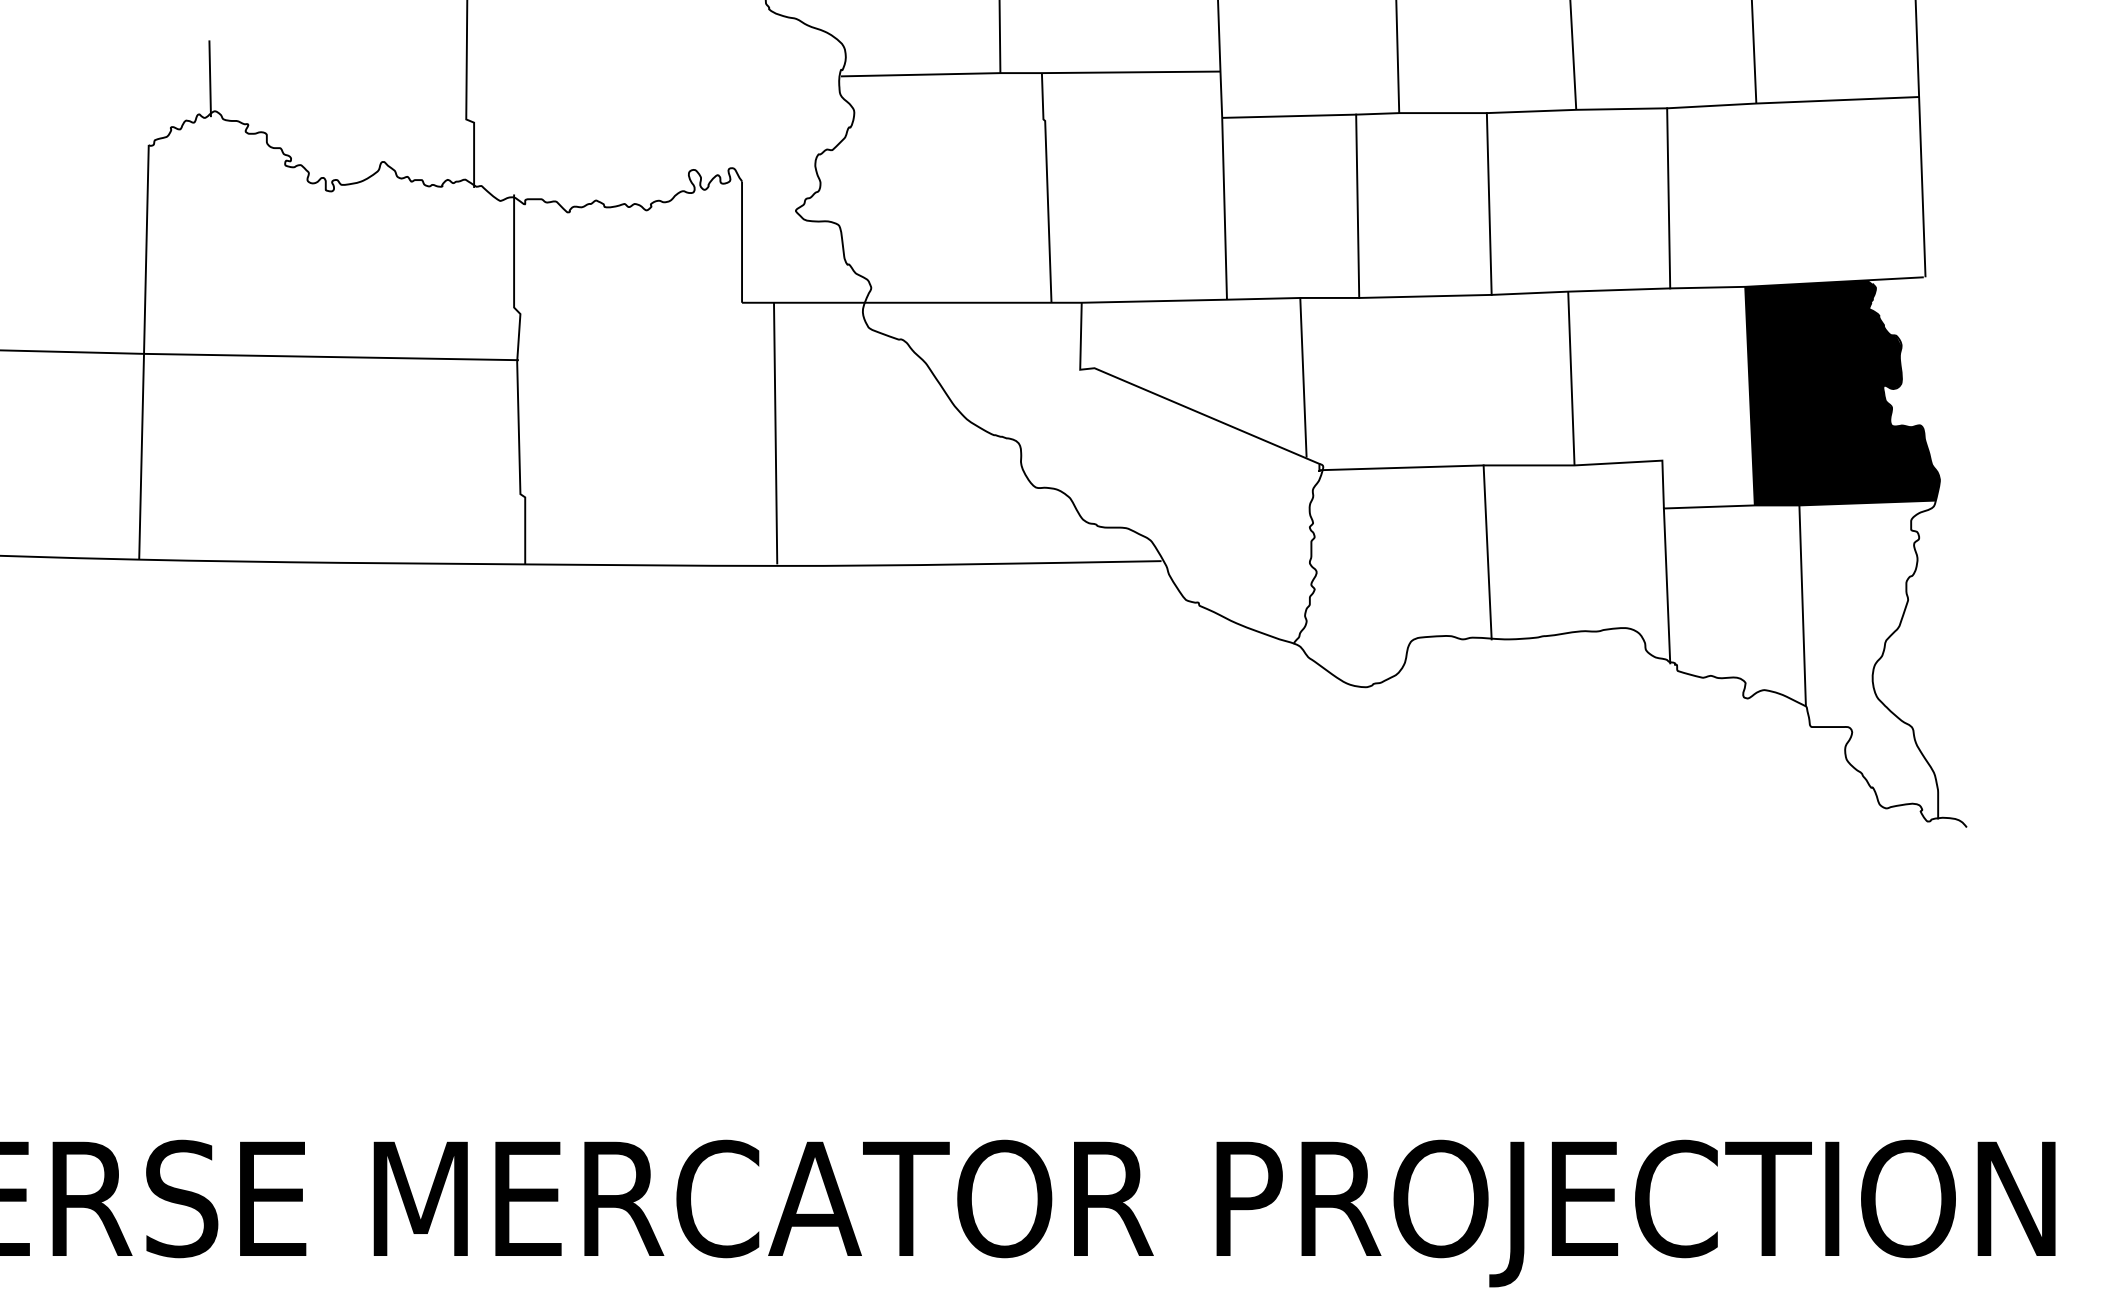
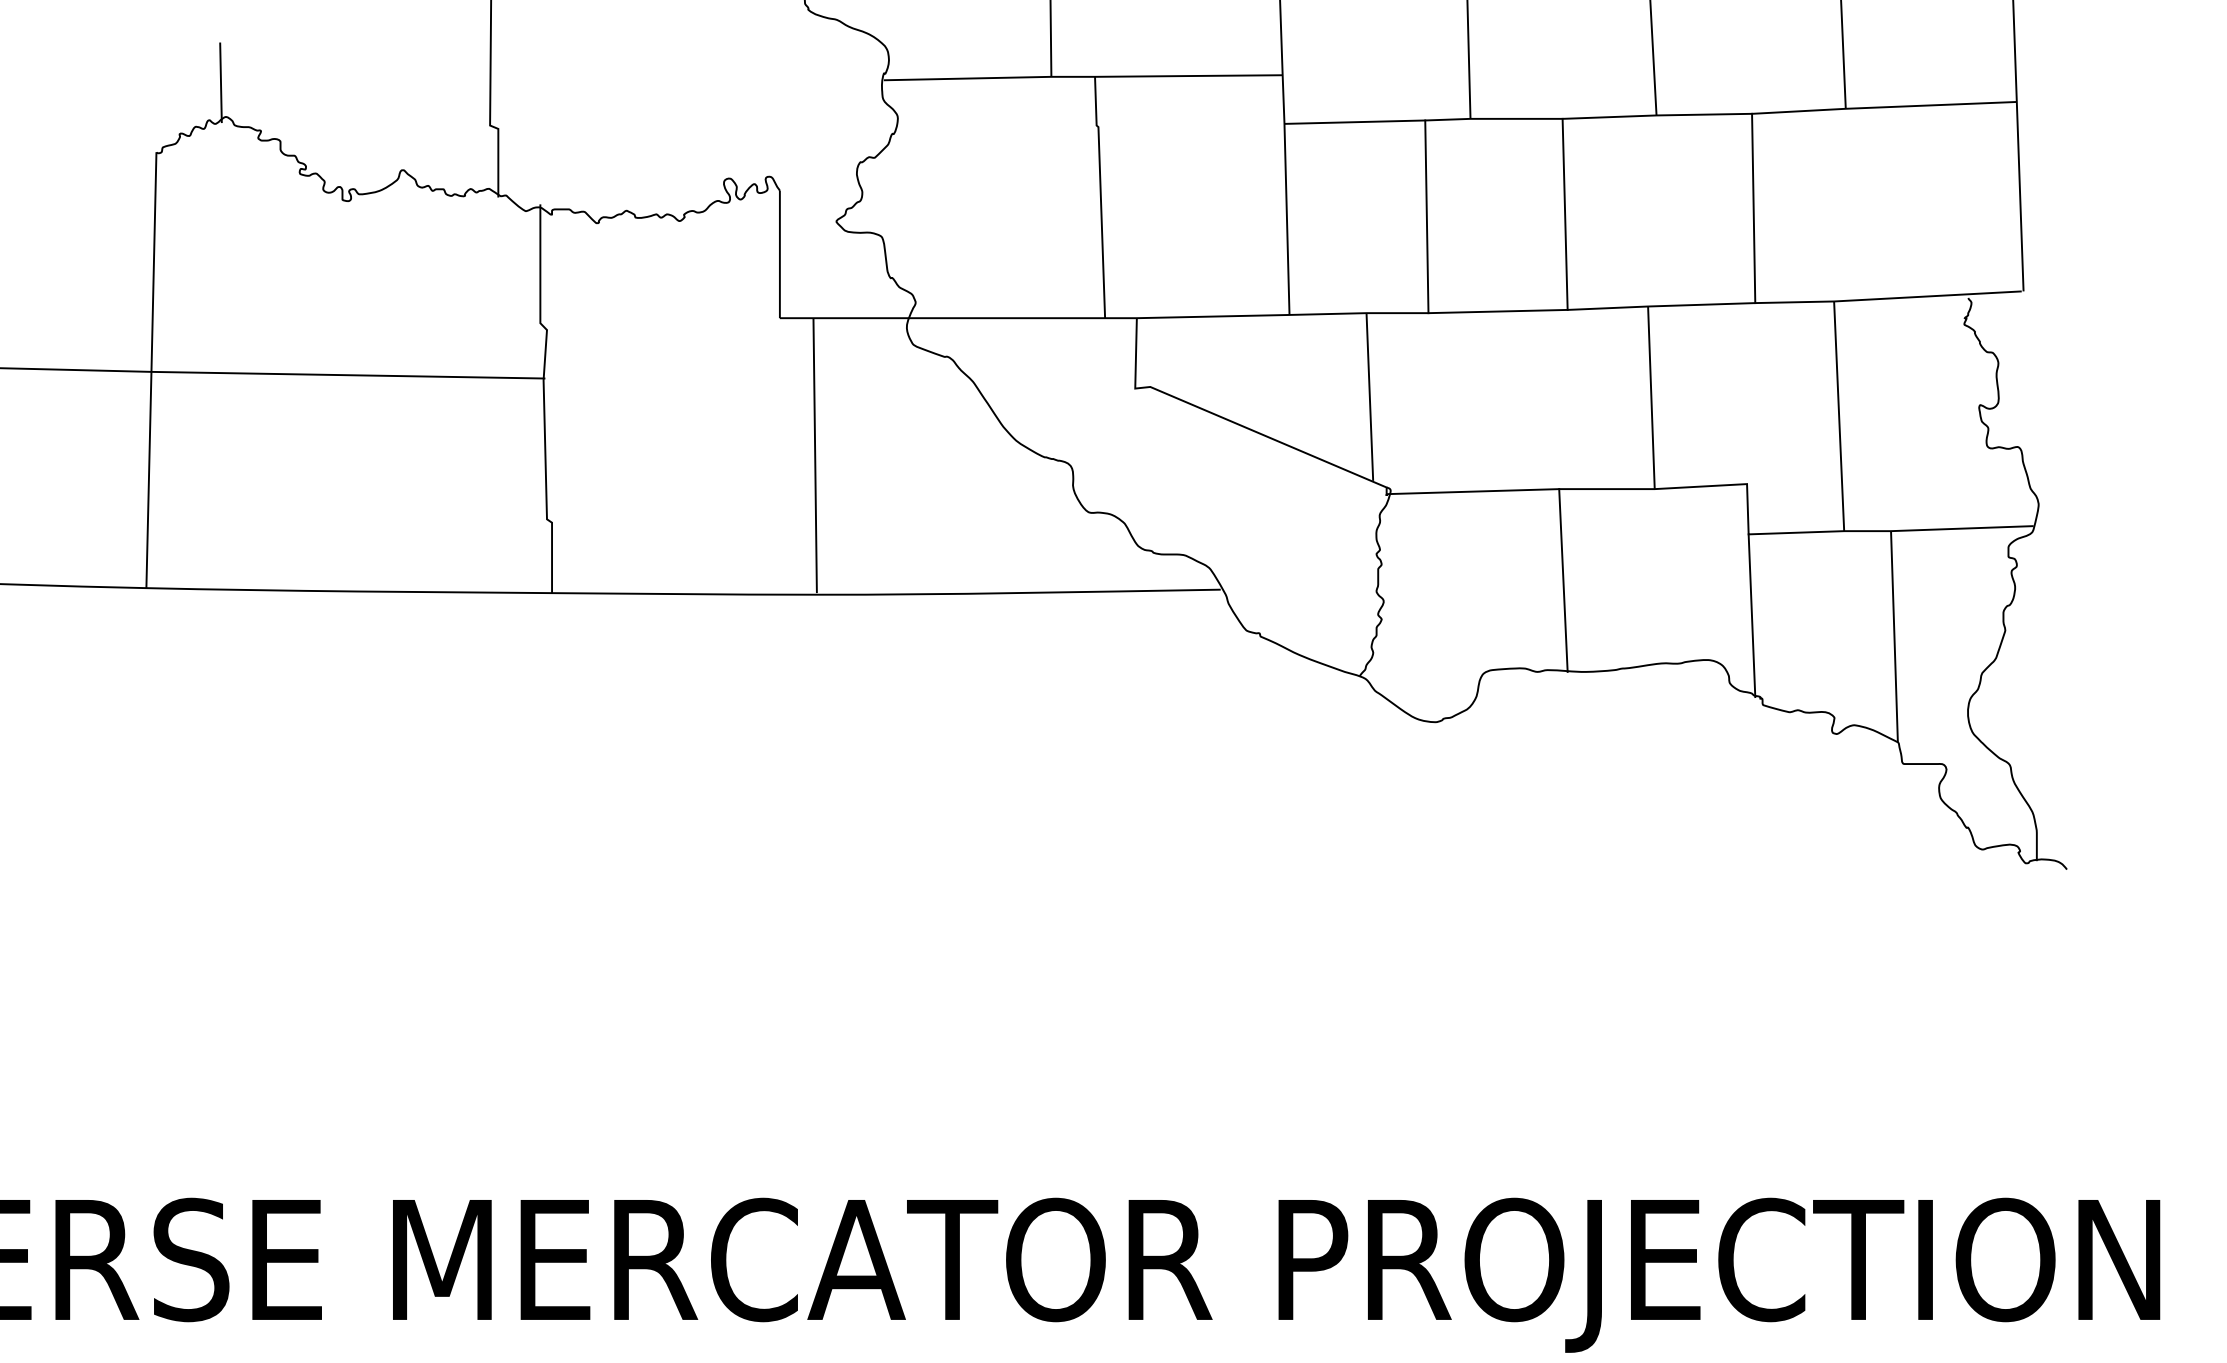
fill: (1842, 392) -> (1936, 412), removed

